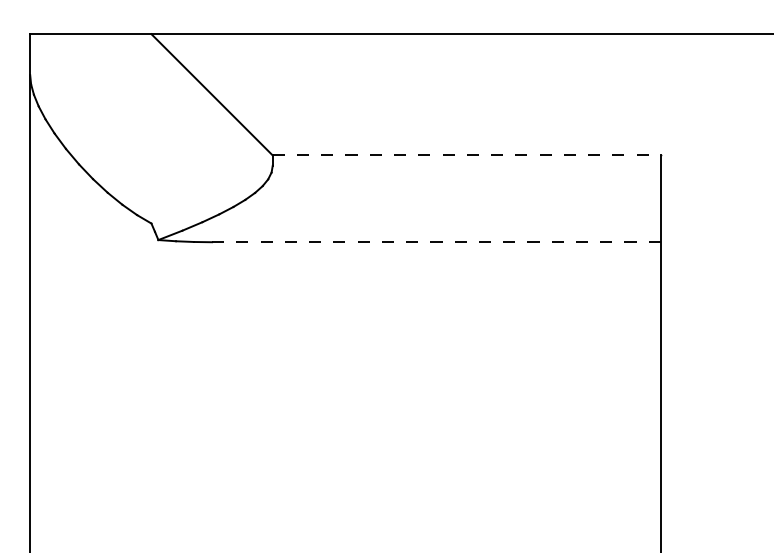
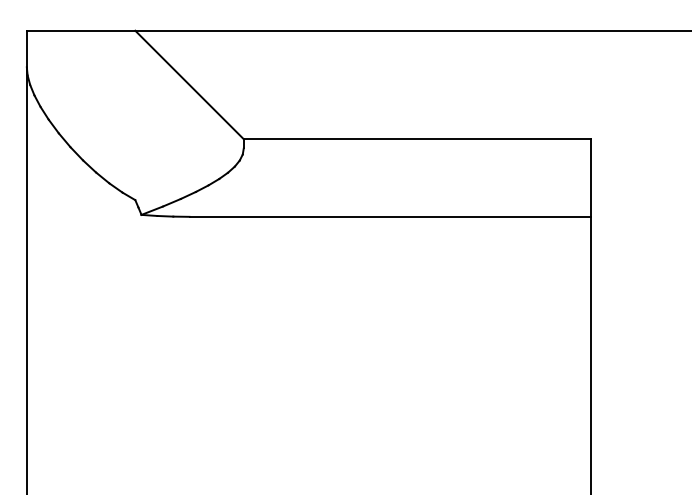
line: (467, 155) -> (418, 139), dashed -> solid
line: (436, 242) -> (390, 217), dashed -> solid

